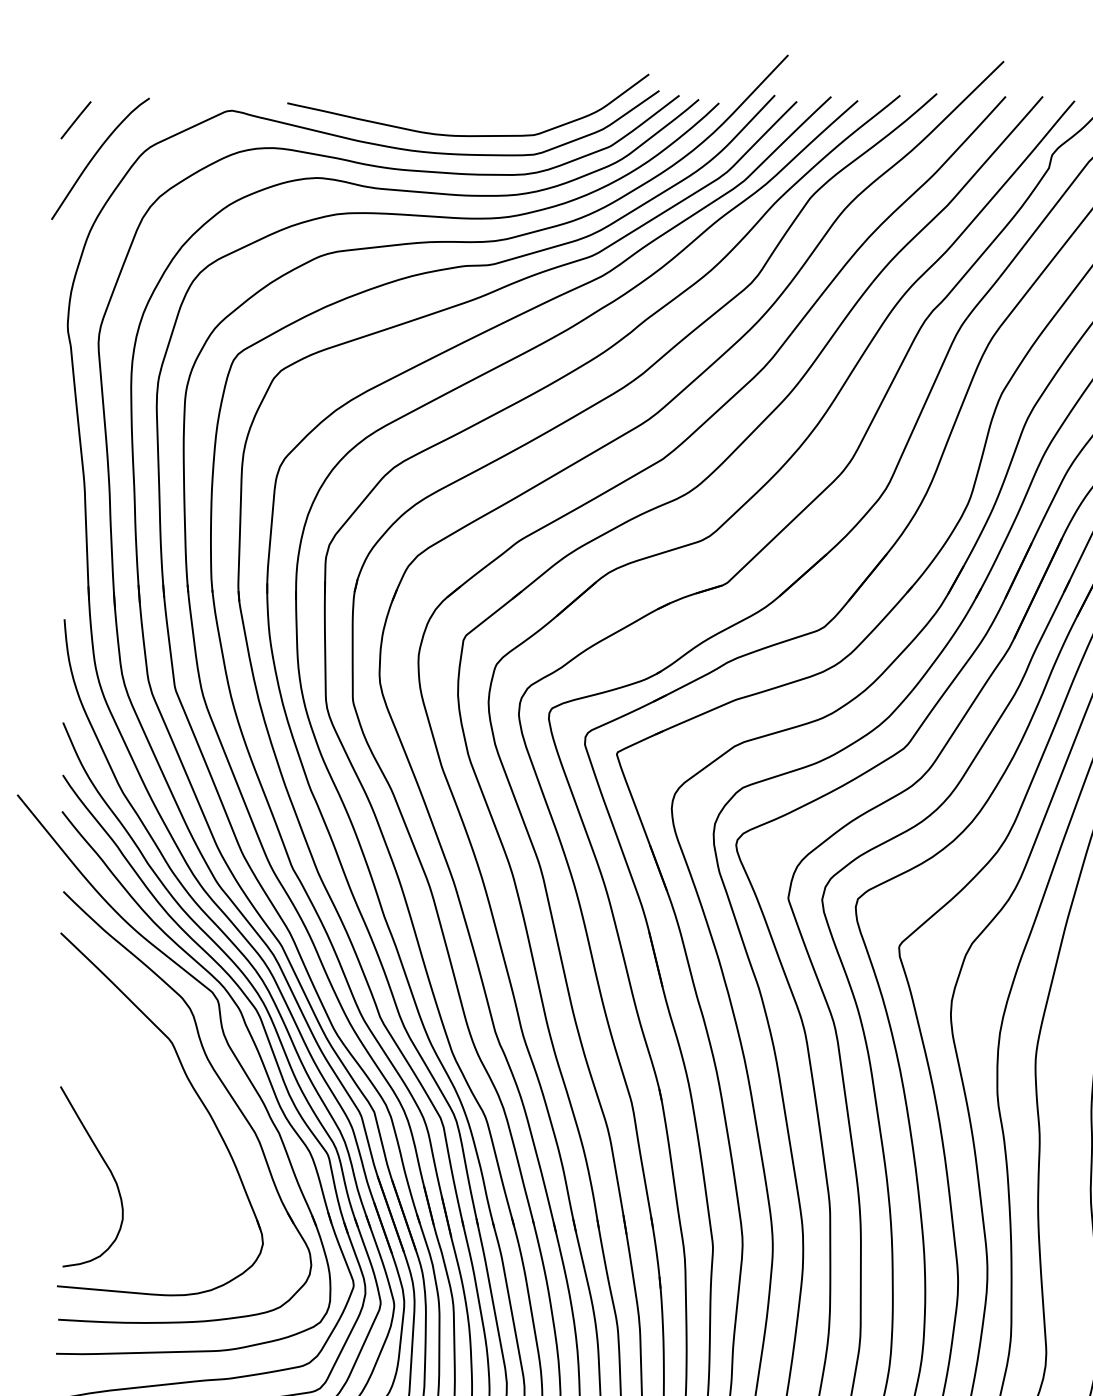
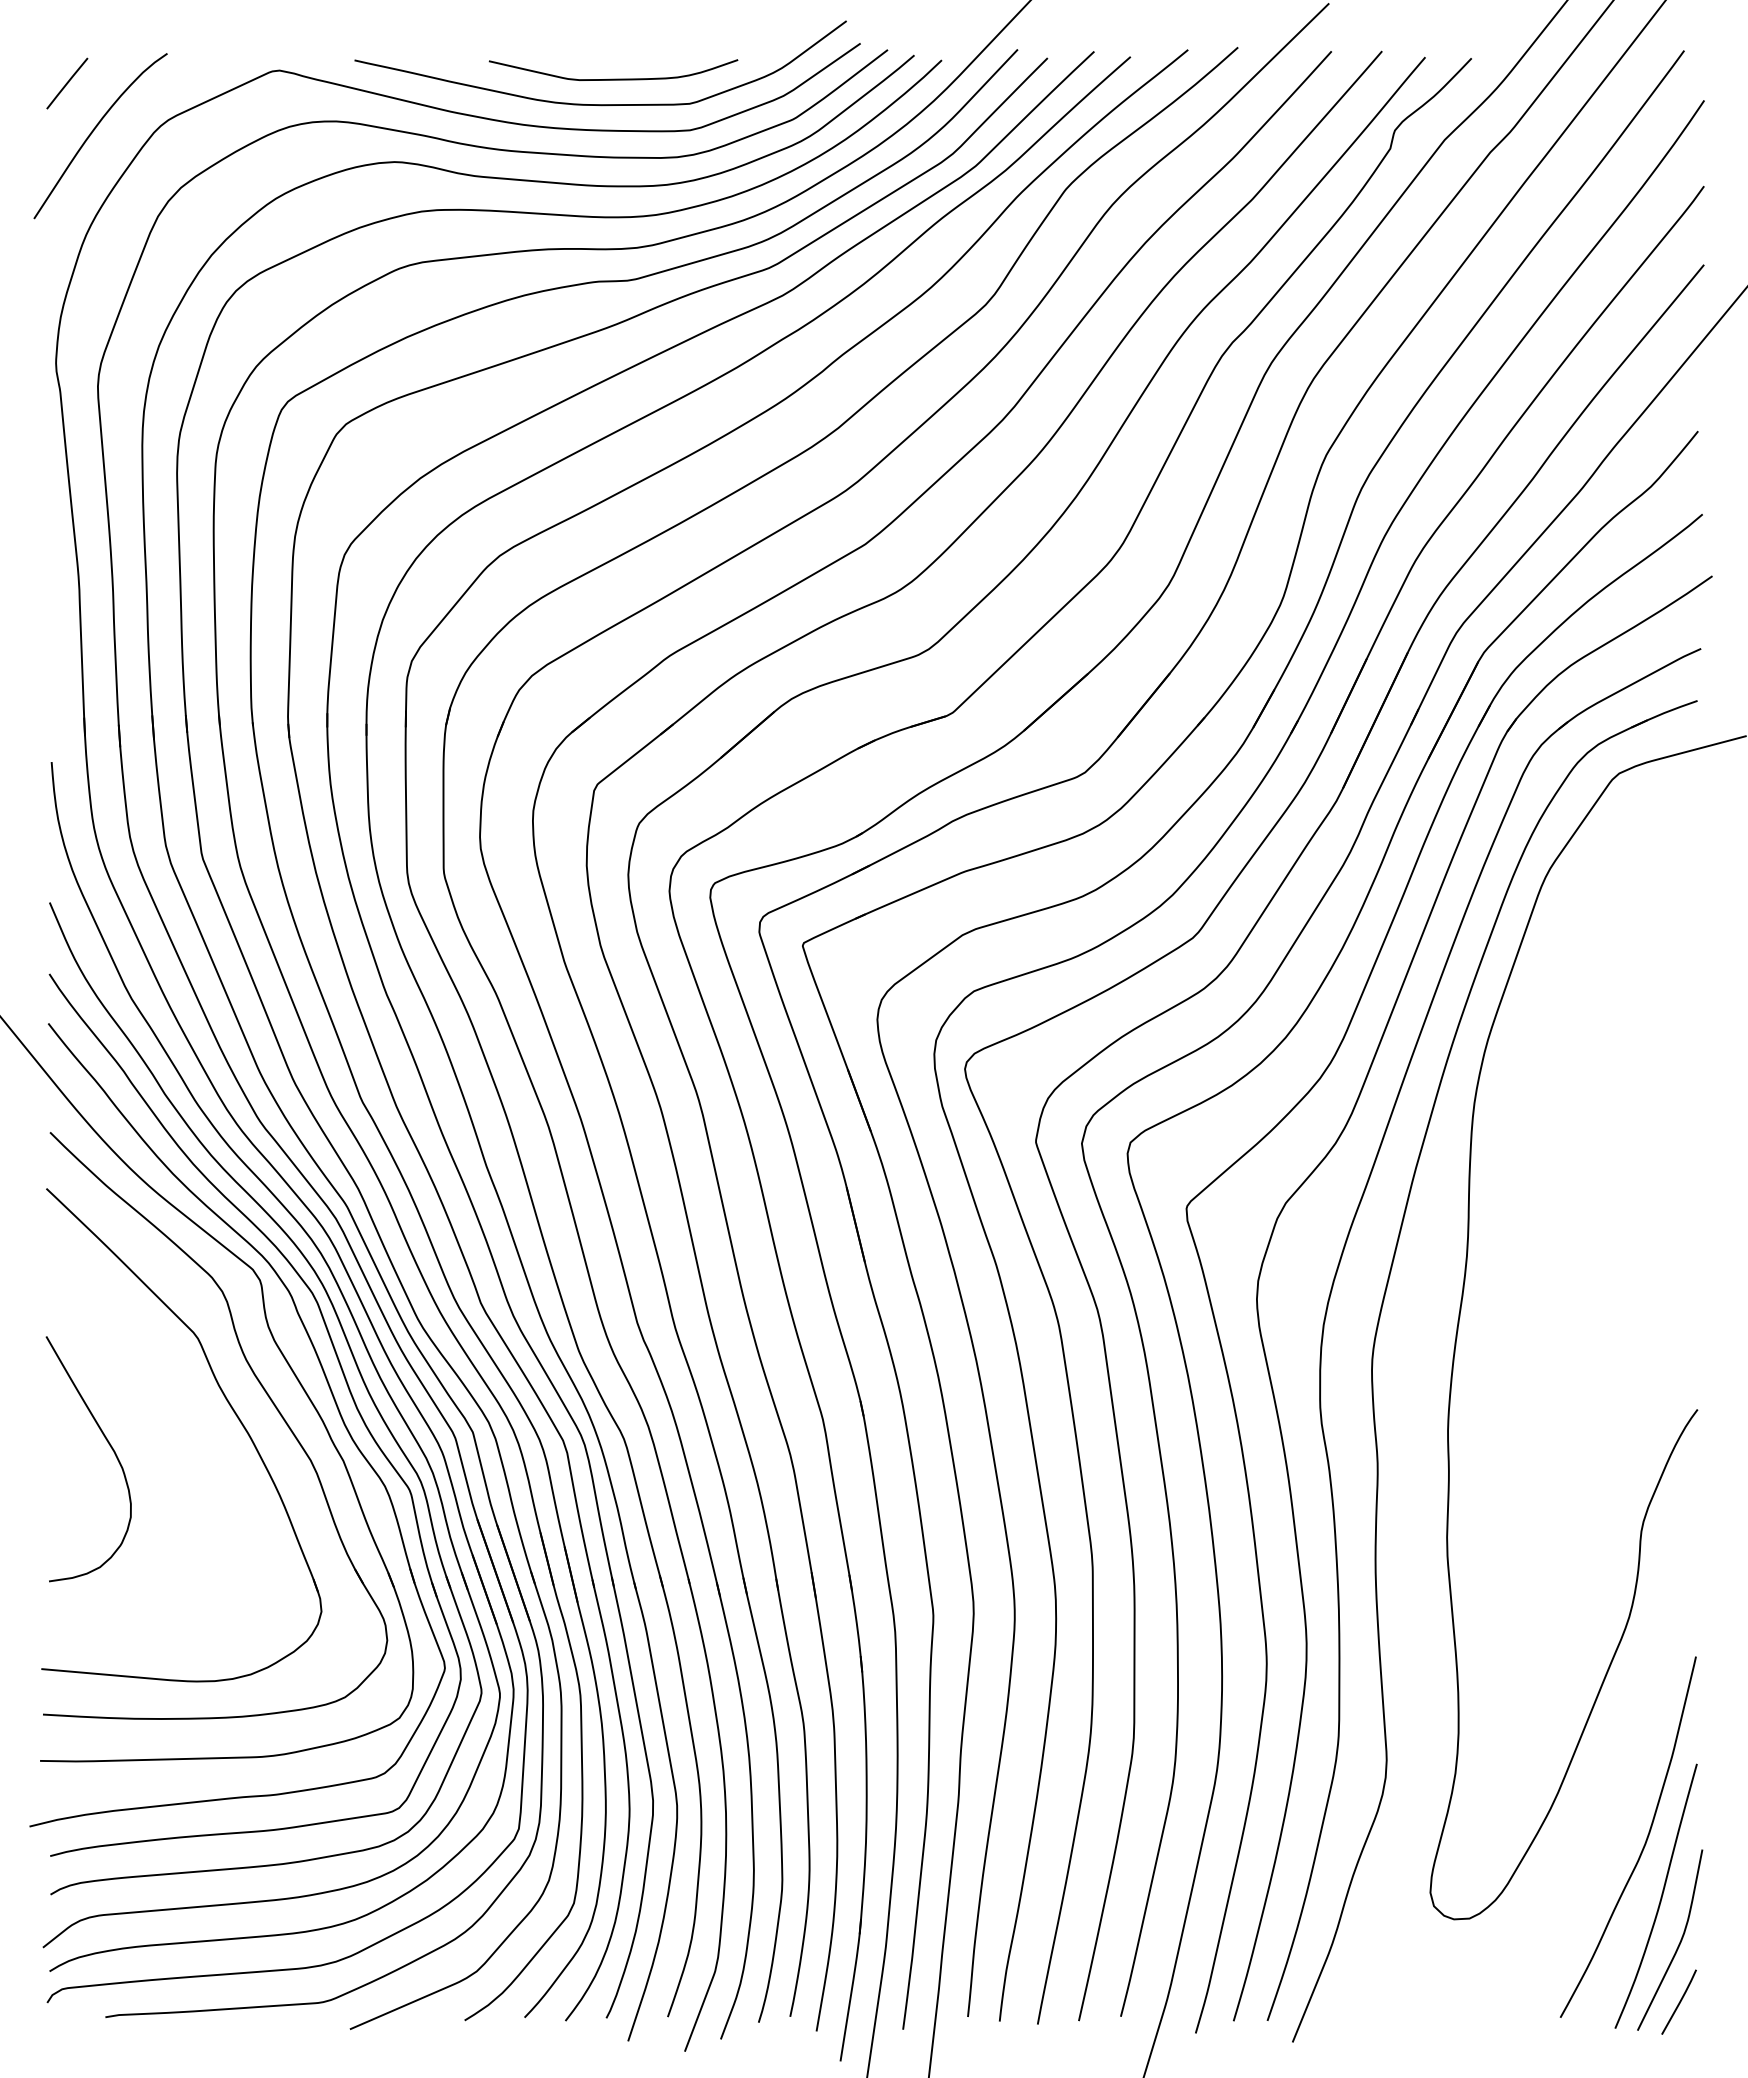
curve: (477, 116) -> (613, 78), added
curve: (106, 1165) -> (108, 1444), moved

